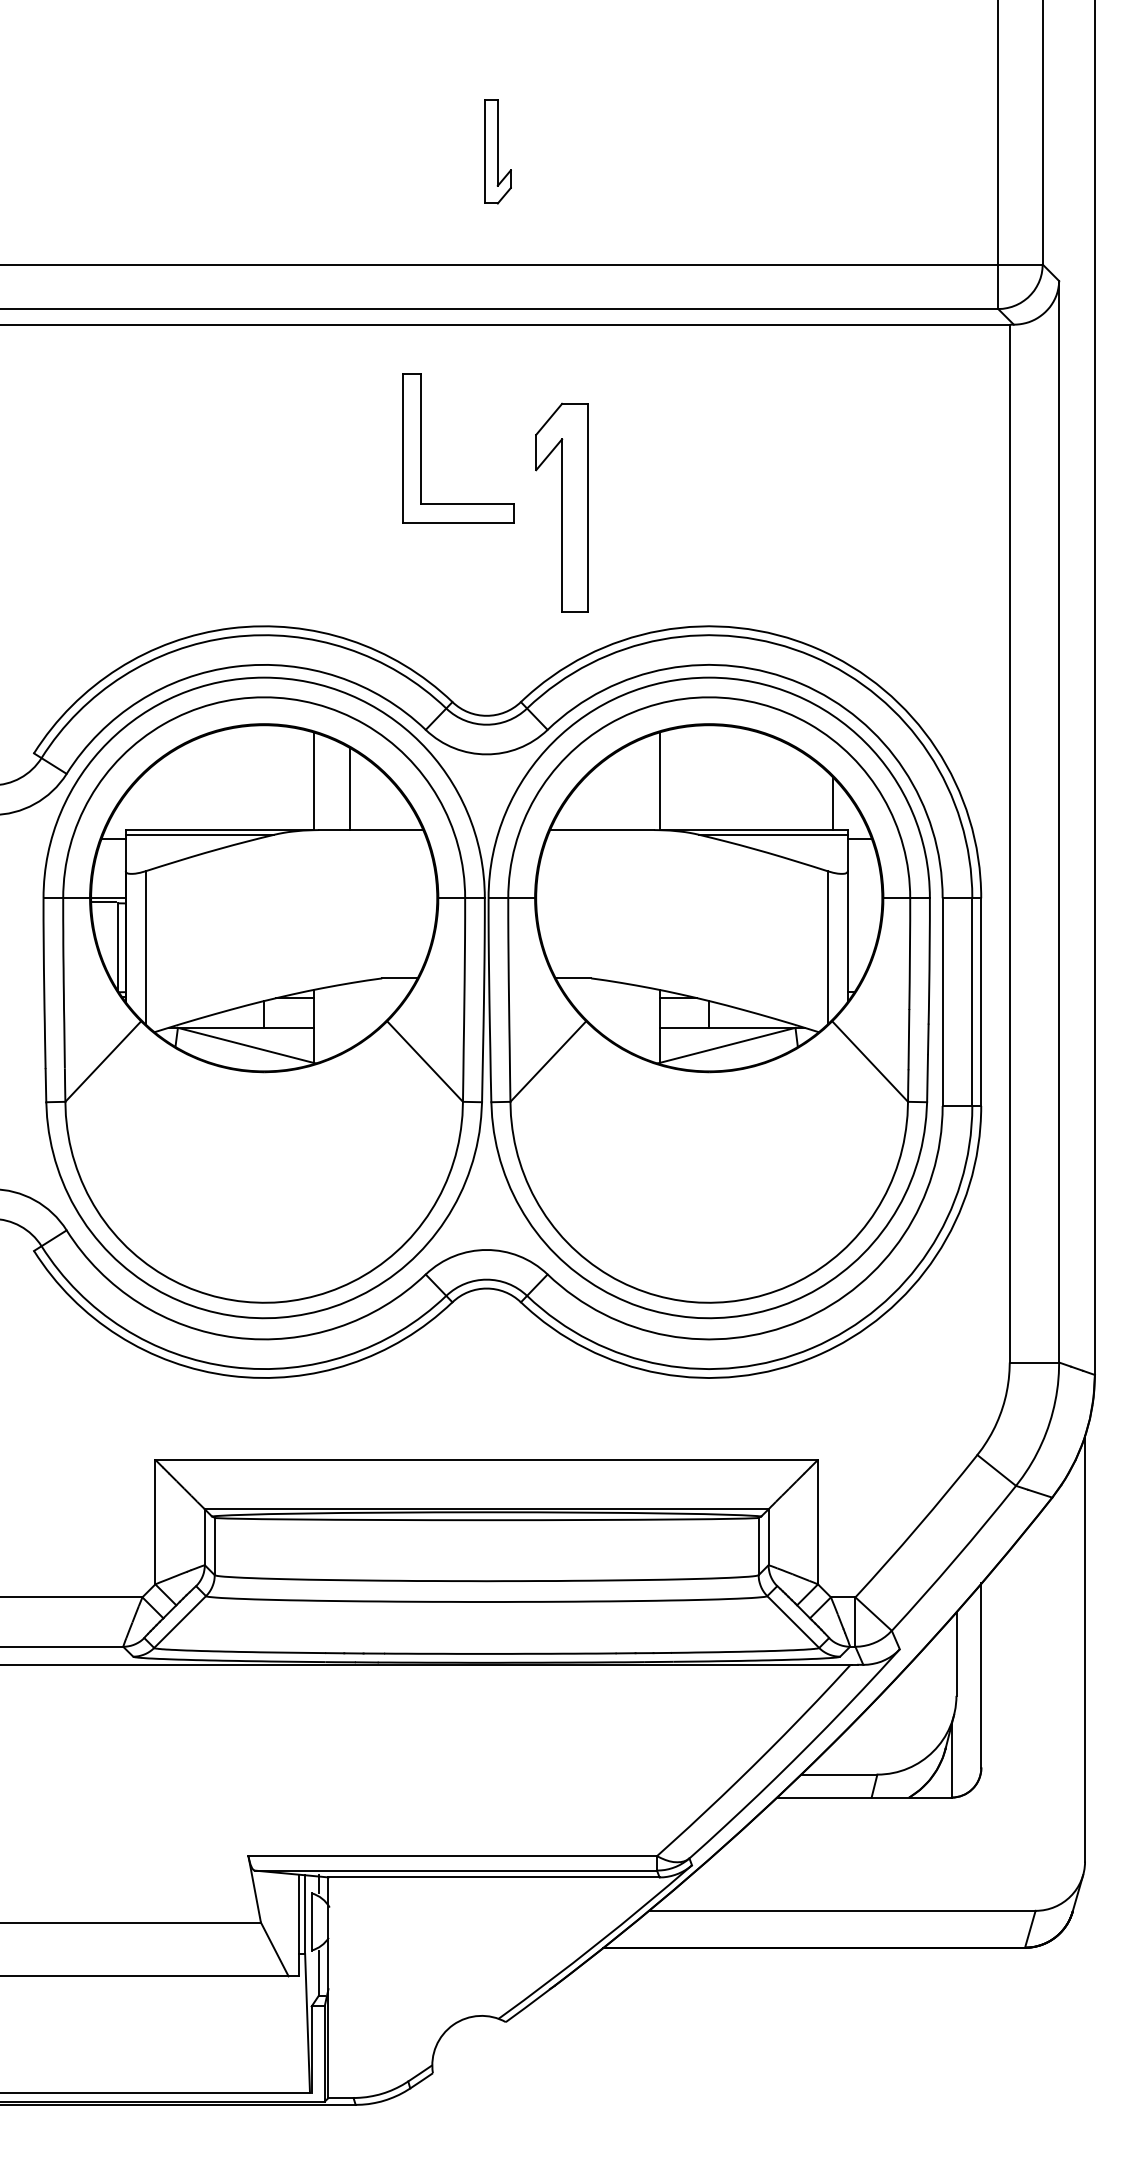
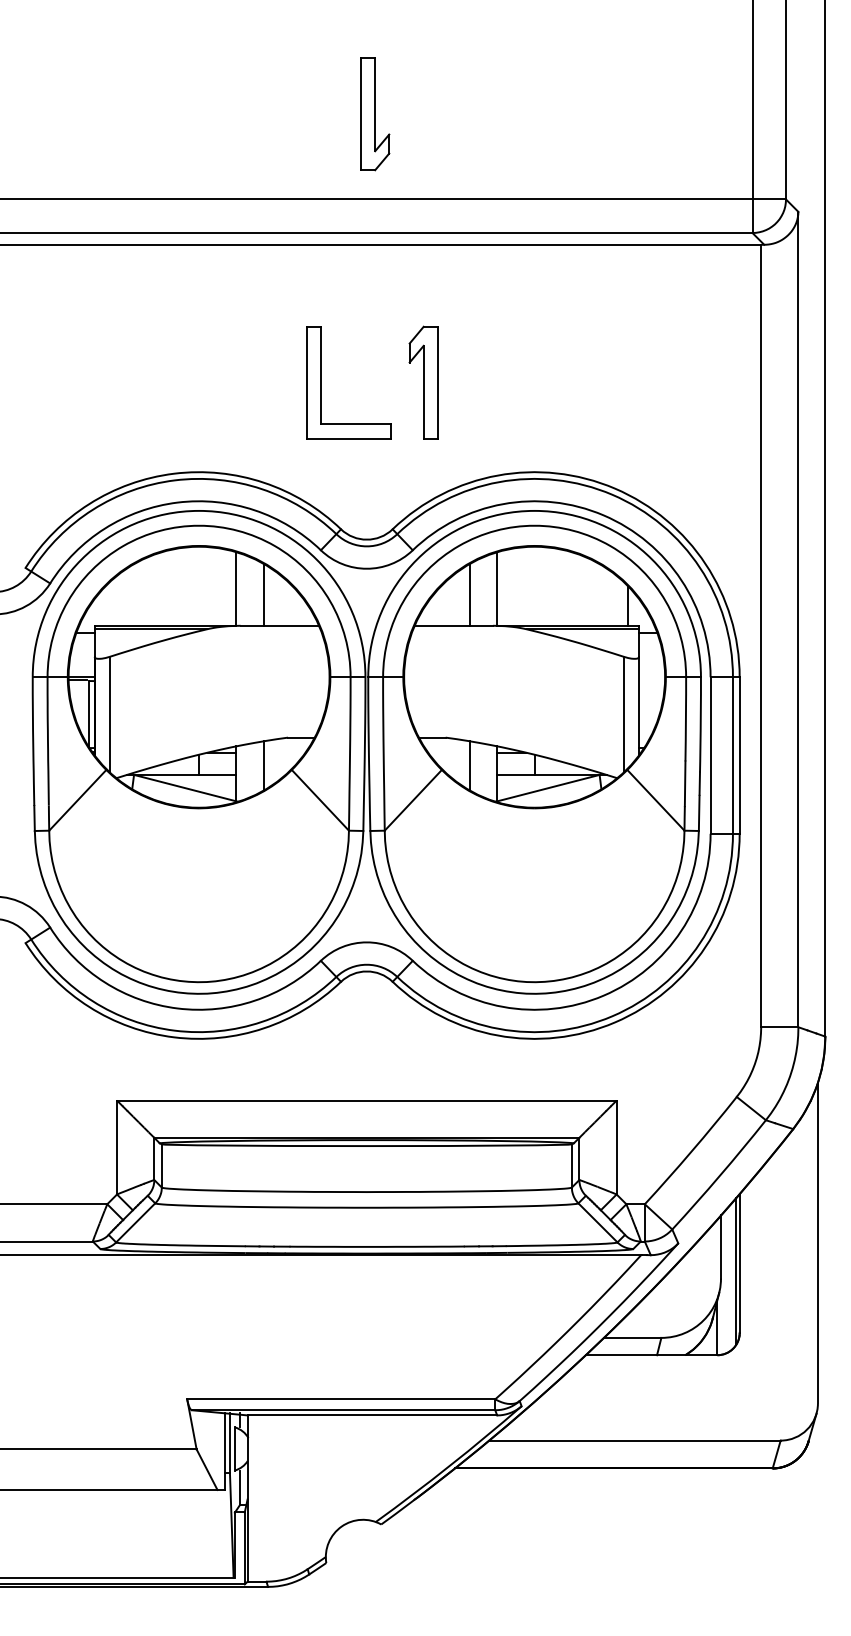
part: (497, 151) -> (374, 114), size x1.43
part: (421, 448) -> (321, 382), moved
part: (561, 507) -> (423, 382), size x0.71
line: (623, 789) -> (469, 595), added
line: (350, 1015) -> (264, 765), added
line: (623, 1015) -> (469, 765), added
line: (976, 1686) -> (736, 1271), added

